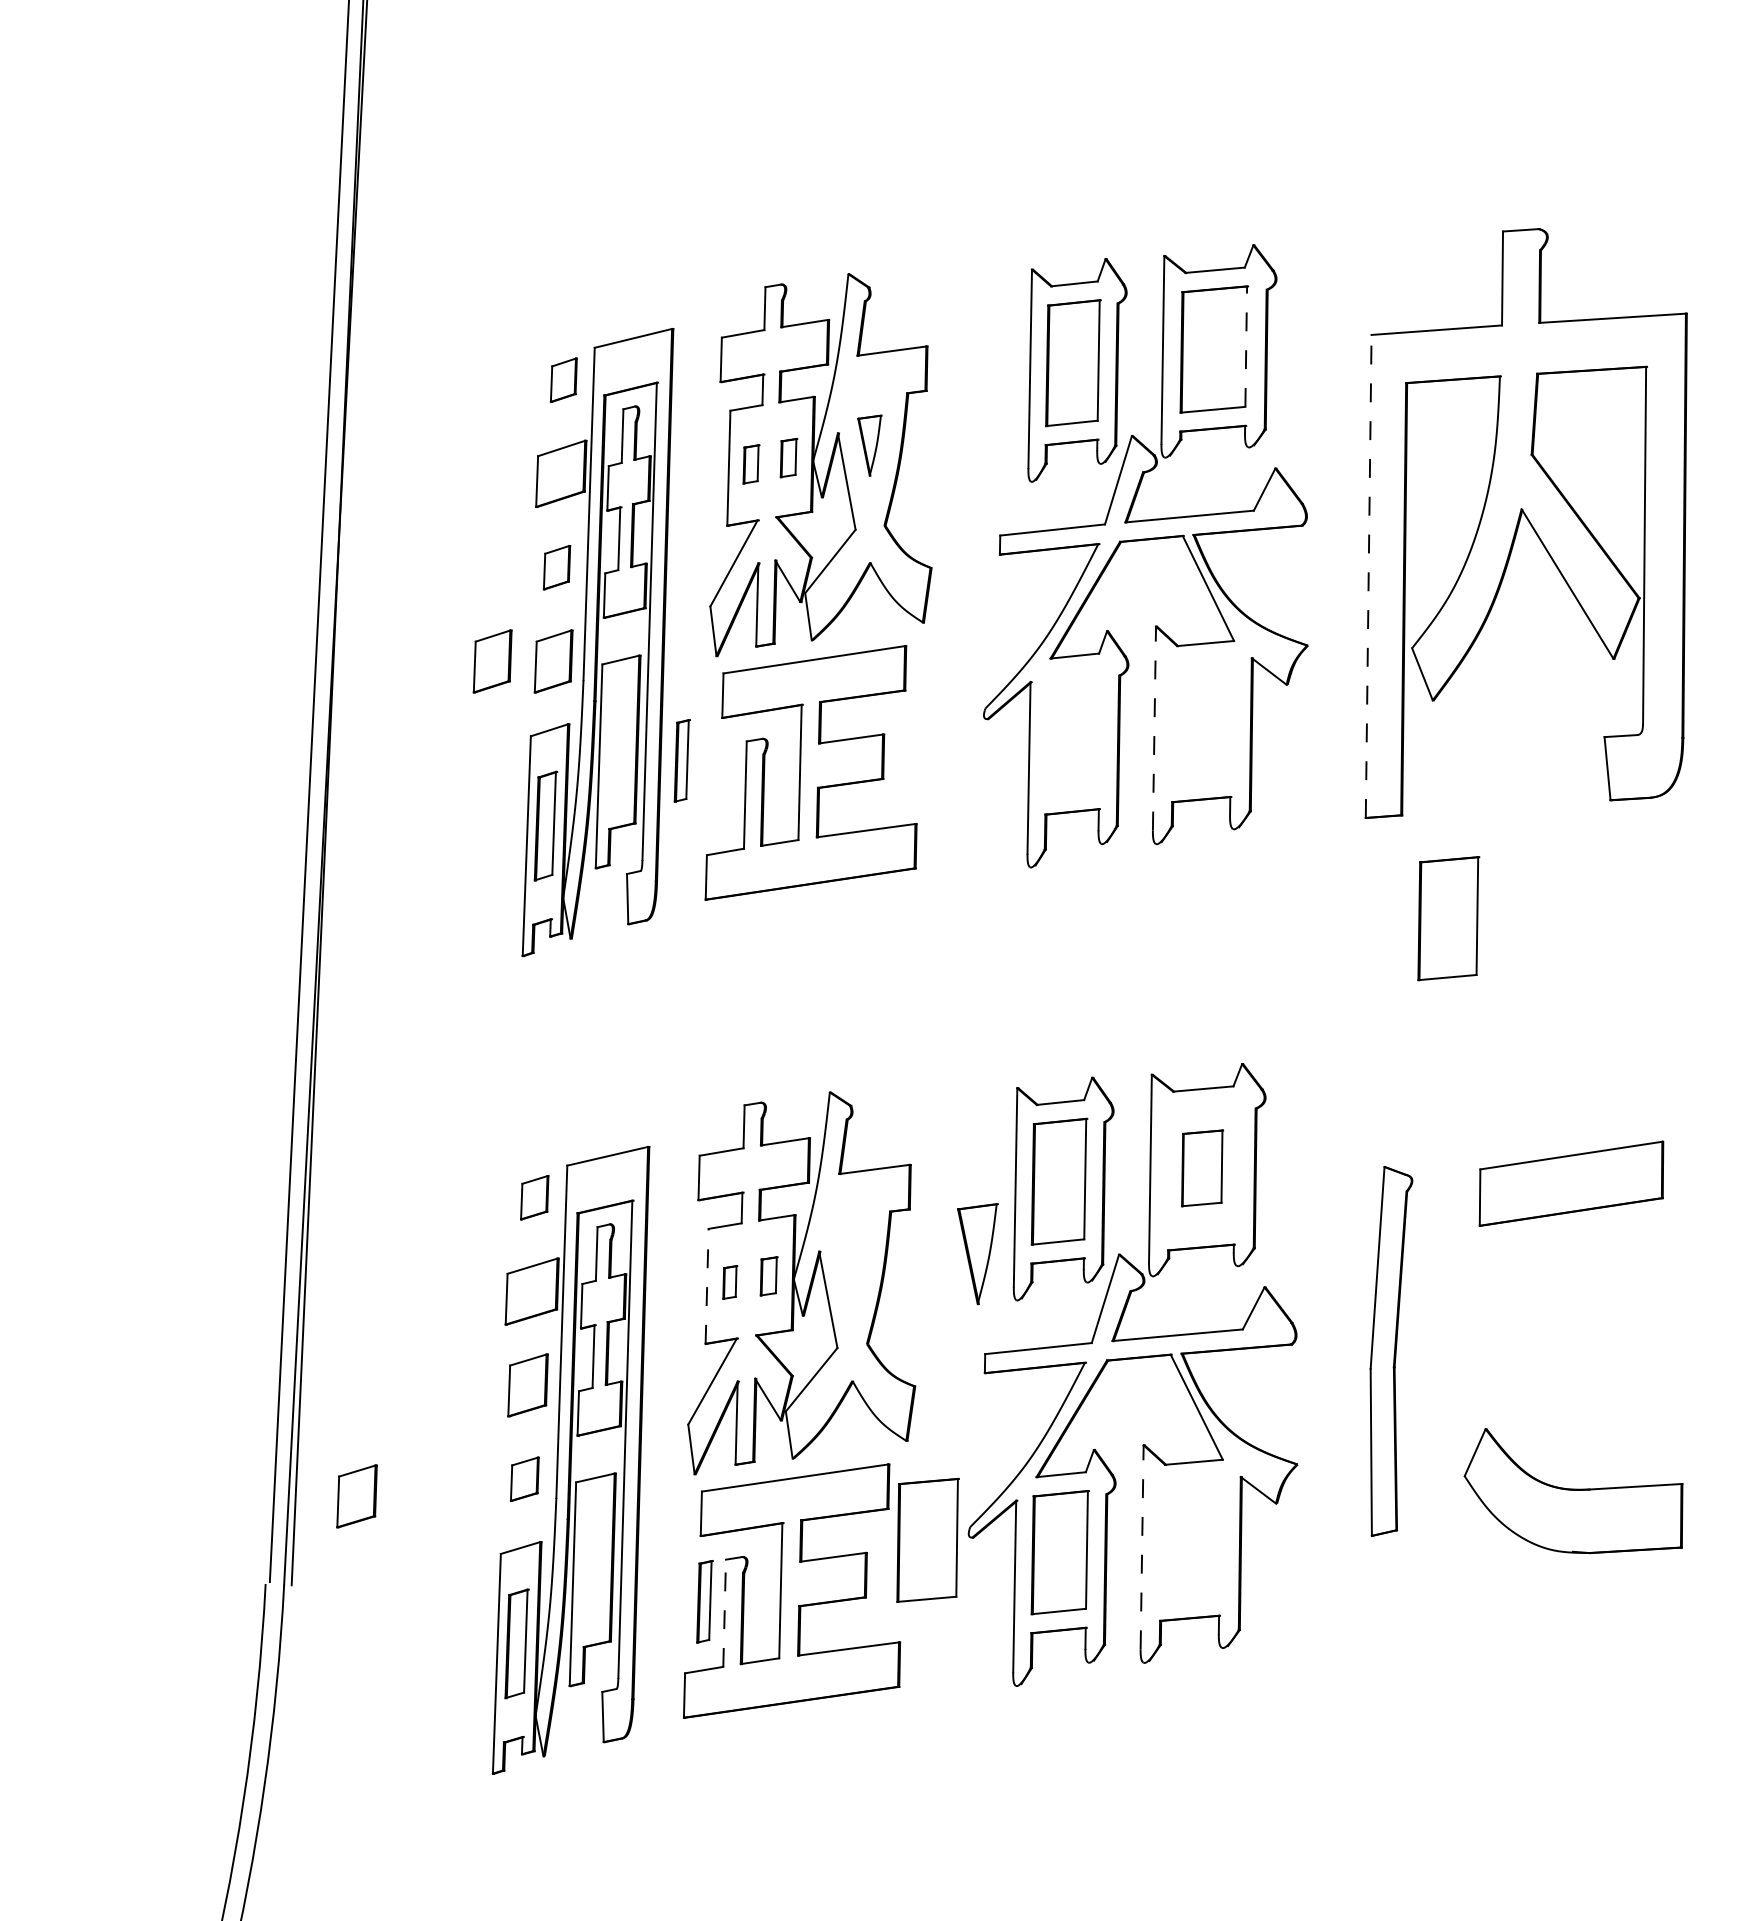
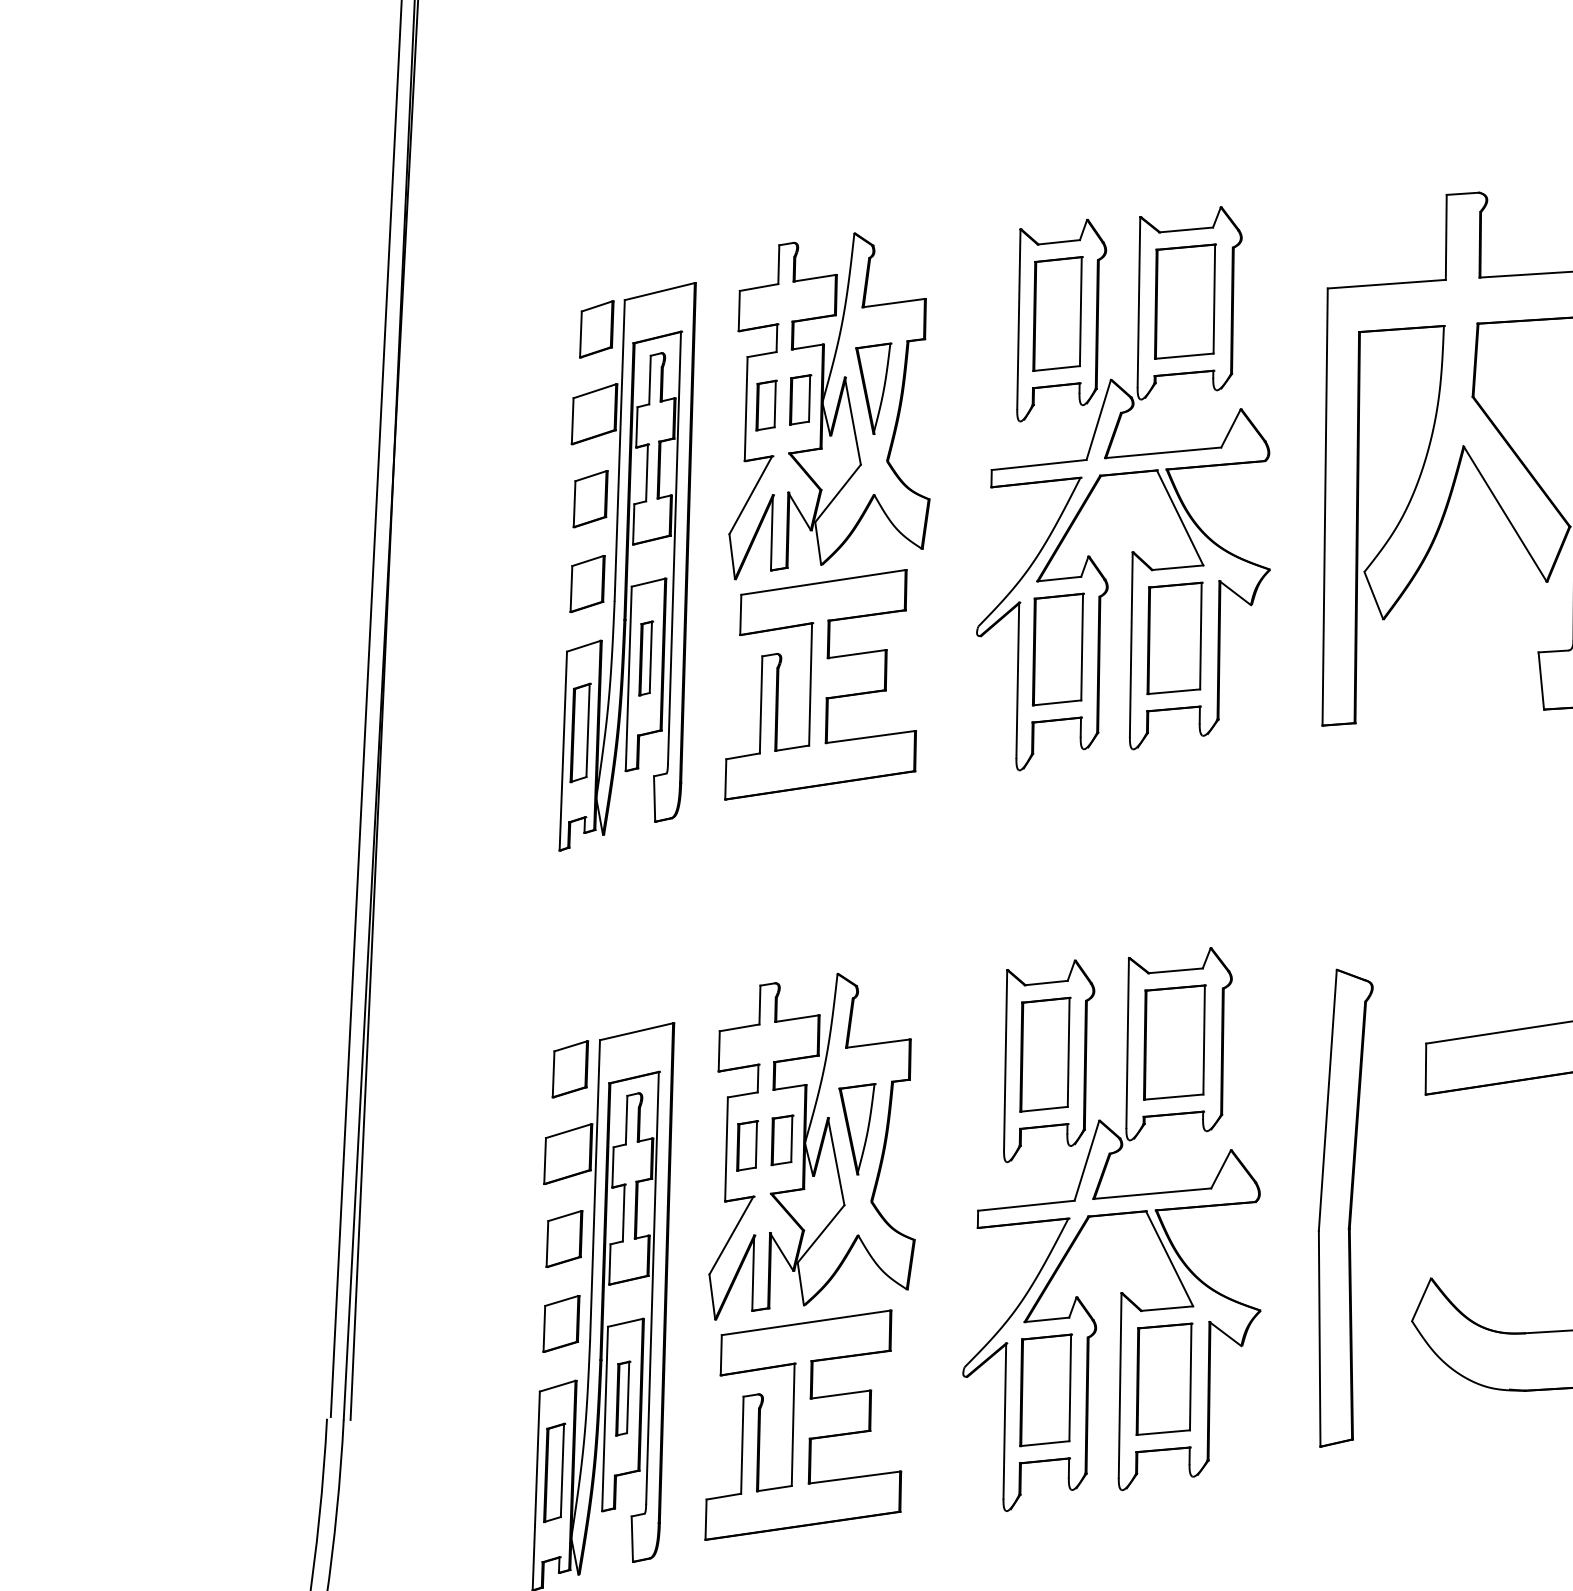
line: (1246, 346) -> (1214, 298), dashed -> solid
part: (563, 380) -> (596, 329), size x1.43
part: (869, 445) -> (873, 388), size x1.67
part: (788, 457) -> (800, 399), size x1.43
part: (751, 464) -> (766, 405), size x1.43
part: (556, 567) -> (590, 498), size x1.43
line: (1368, 576) -> (1324, 507), dashed -> solid
part: (492, 661) -> (532, 583), removed
line: (1154, 728) -> (1131, 644), dashed -> solid
part: (1073, 733) -> (1058, 649), added
part: (681, 760) -> (645, 658), moved
part: (1448, 918) -> (1174, 638), moved
part: (1202, 1168) -> (1174, 1042), size x1.67
part: (534, 1197) -> (570, 1069), size x1.43
part: (977, 1254) -> (857, 1129), moved
part: (769, 1276) -> (782, 1140), size x1.43
part: (729, 1282) -> (746, 1145), size x1.67
line: (707, 1285) -> (726, 1148), dashed -> solid
part: (1391, 1351) -> (1345, 1208), size x1.43
part: (524, 1479) -> (561, 1324), size x1.43
part: (356, 1496) -> (409, 1339), removed
part: (927, 1539) -> (1163, 1378), moved
line: (1142, 1547) -> (1120, 1385), dashed -> solid
part: (704, 1601) -> (622, 1398), moved
line: (724, 1613) -> (742, 1445), dashed -> solid

